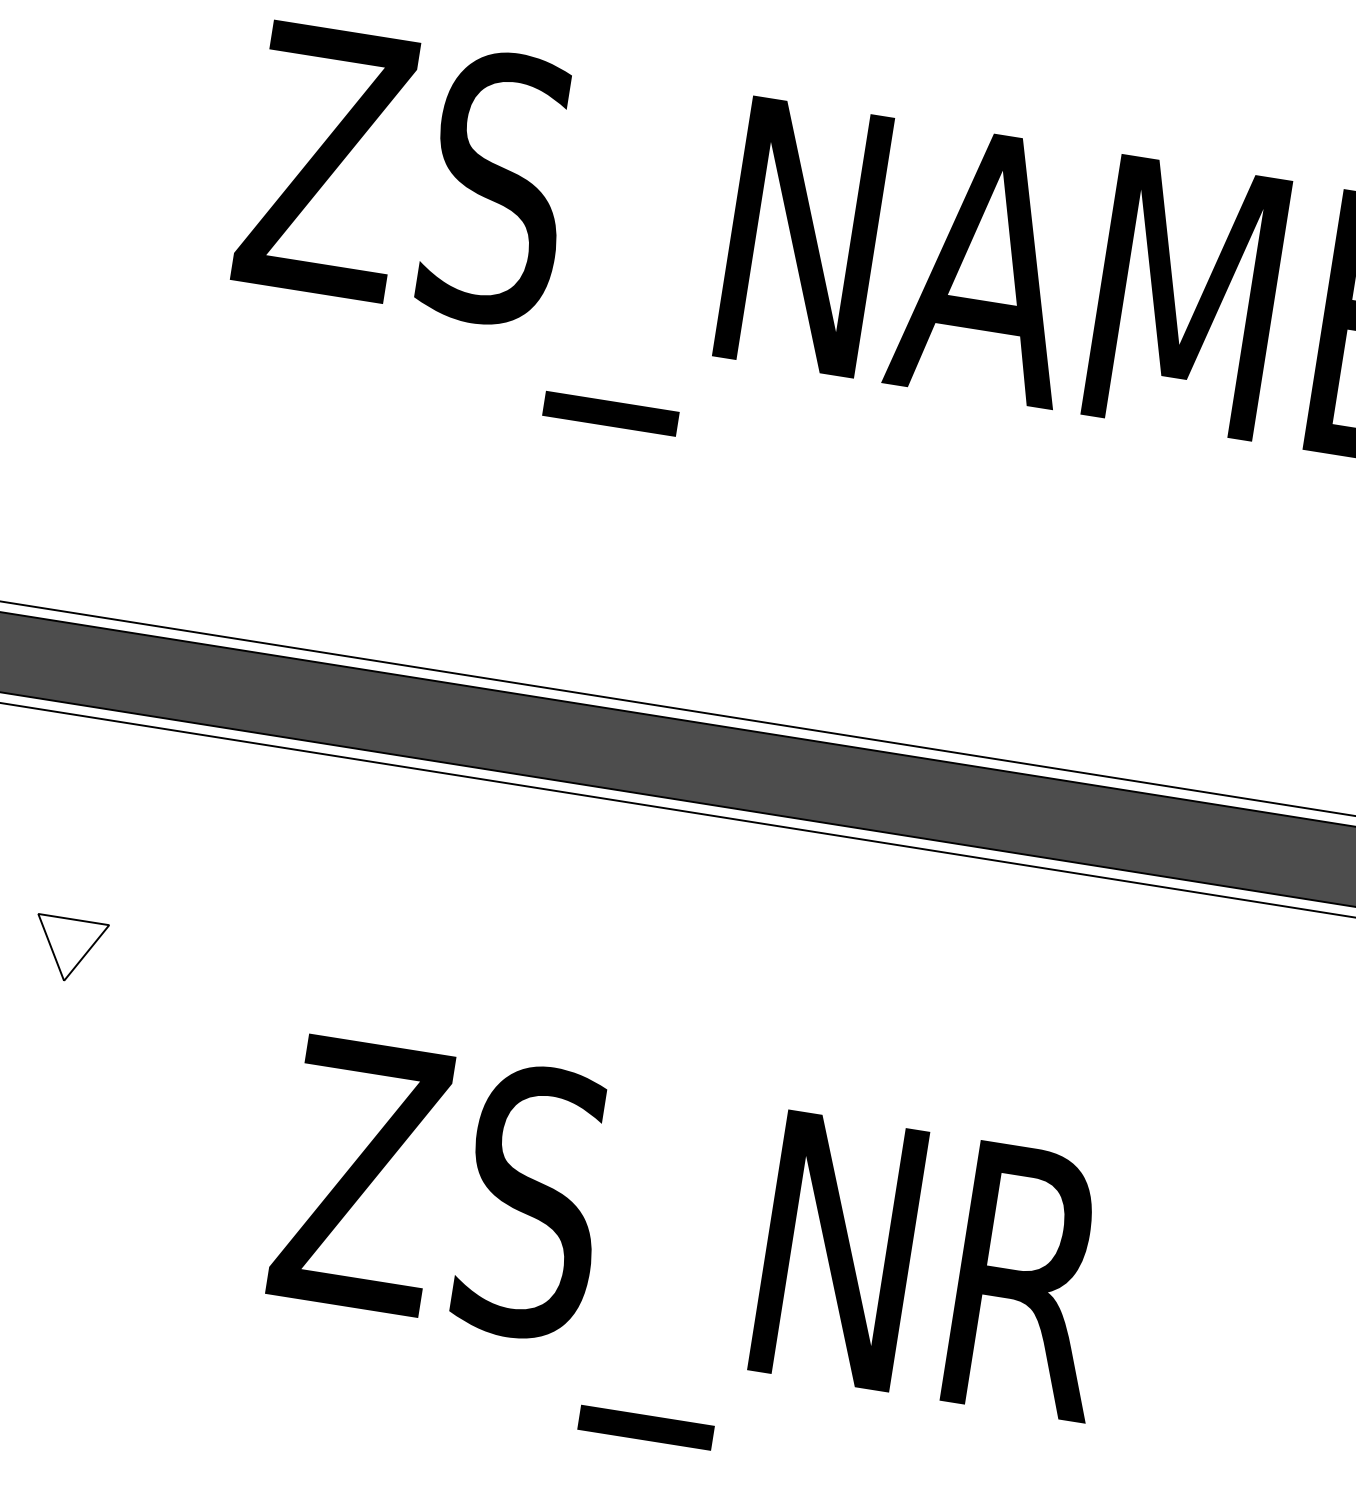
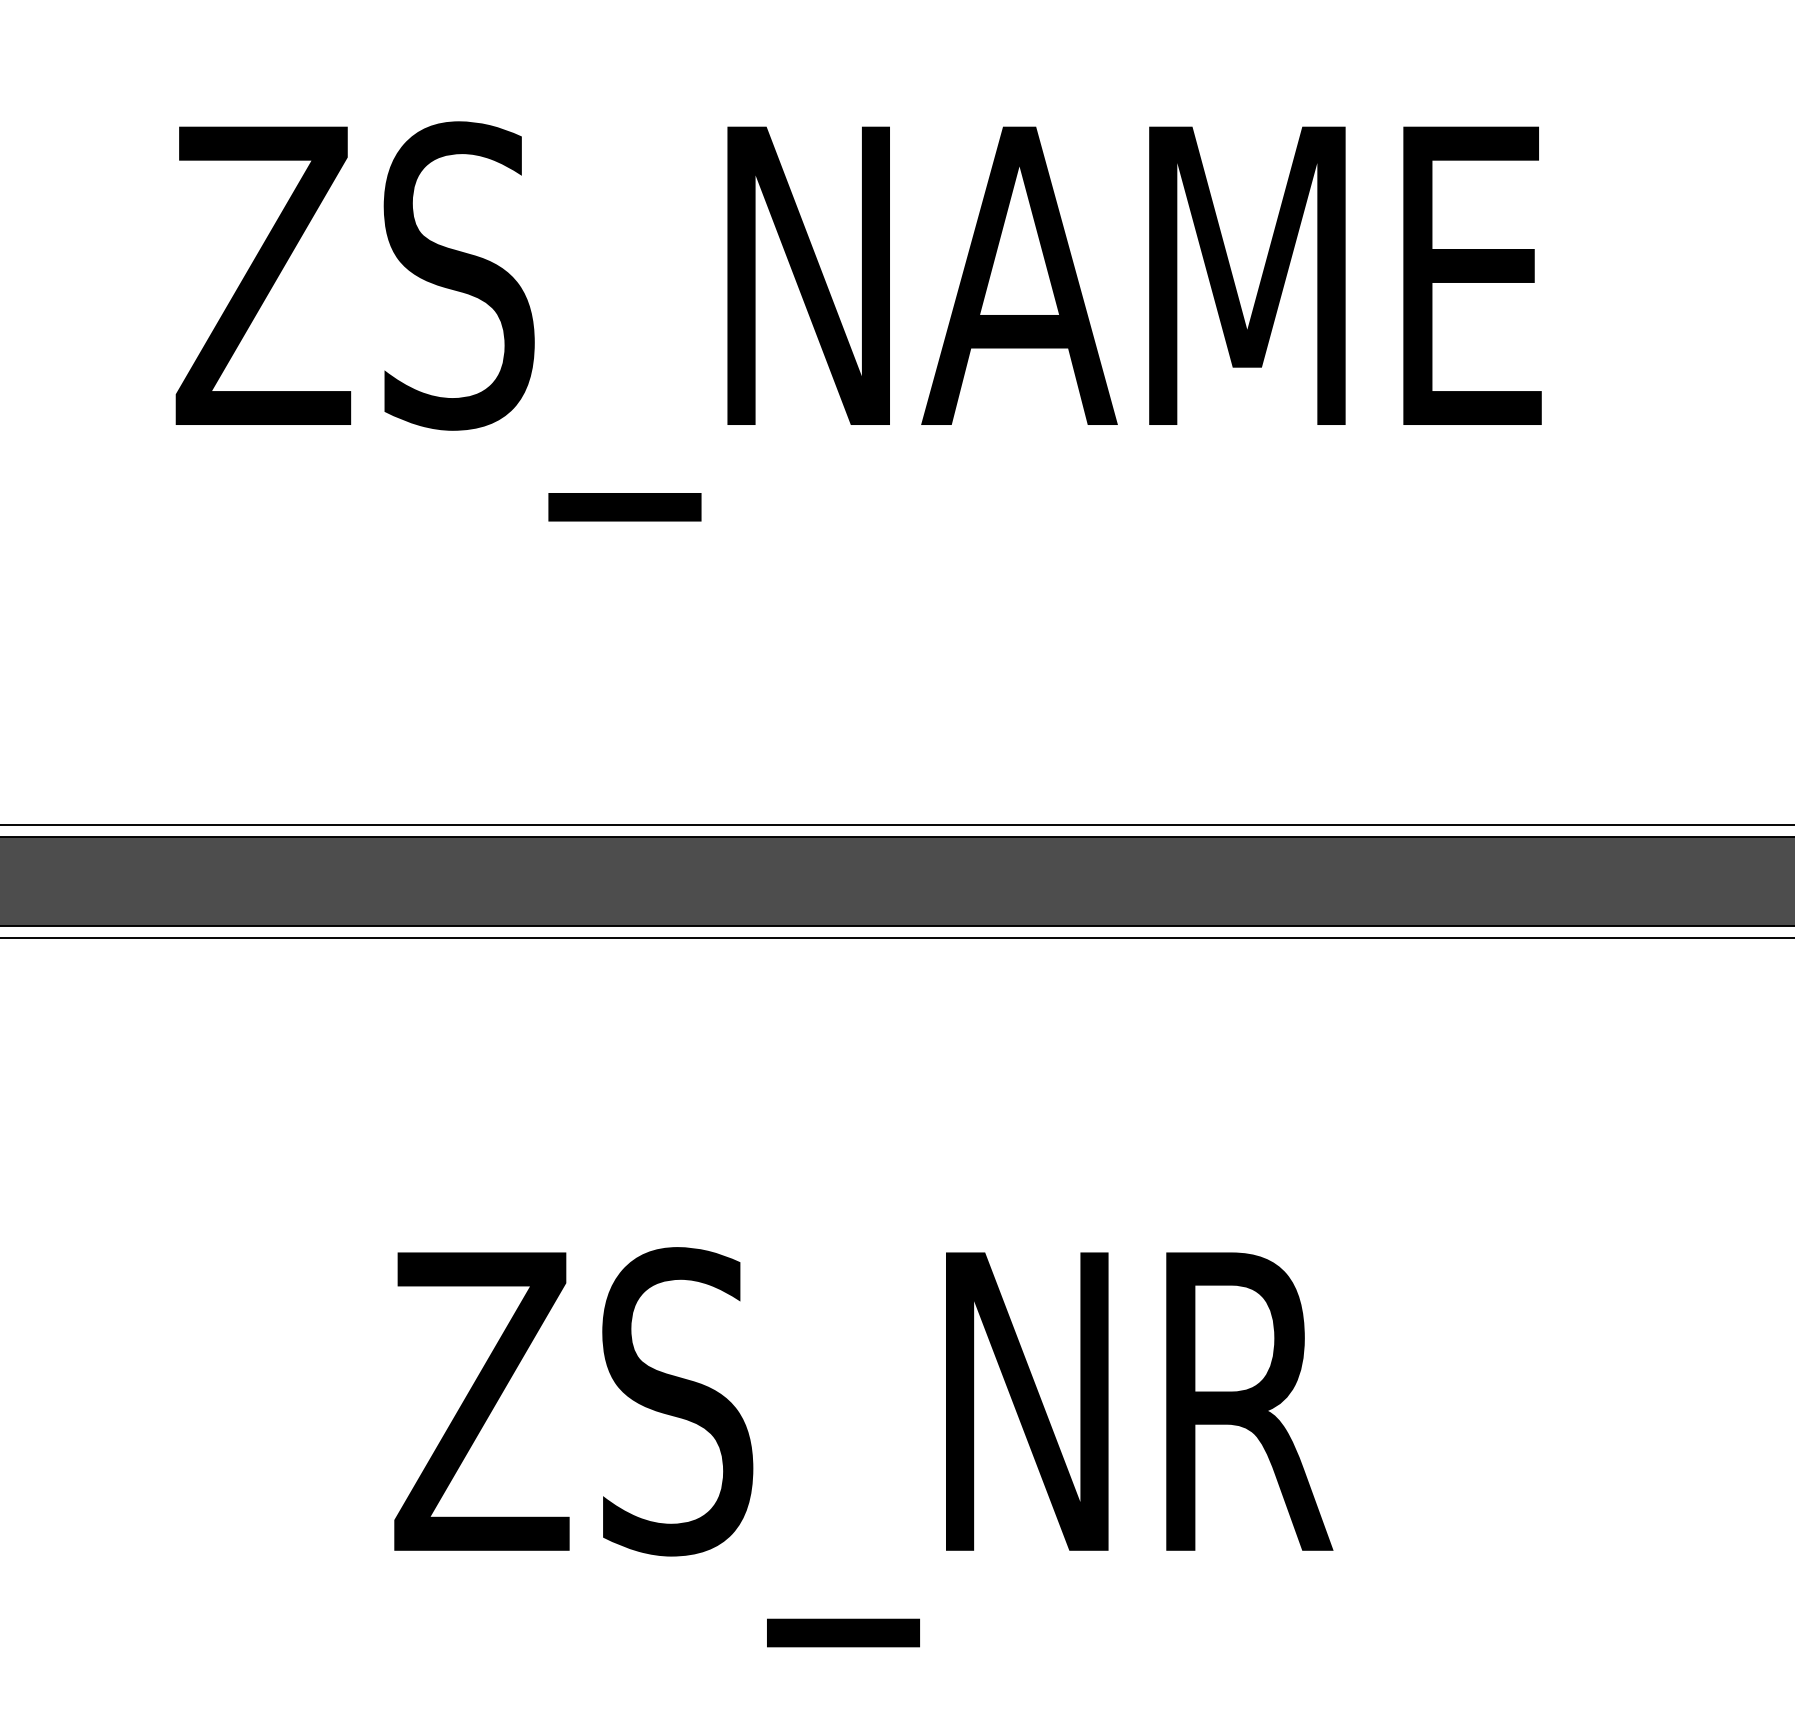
part: (68, 949) -> (114, 1201), removed

